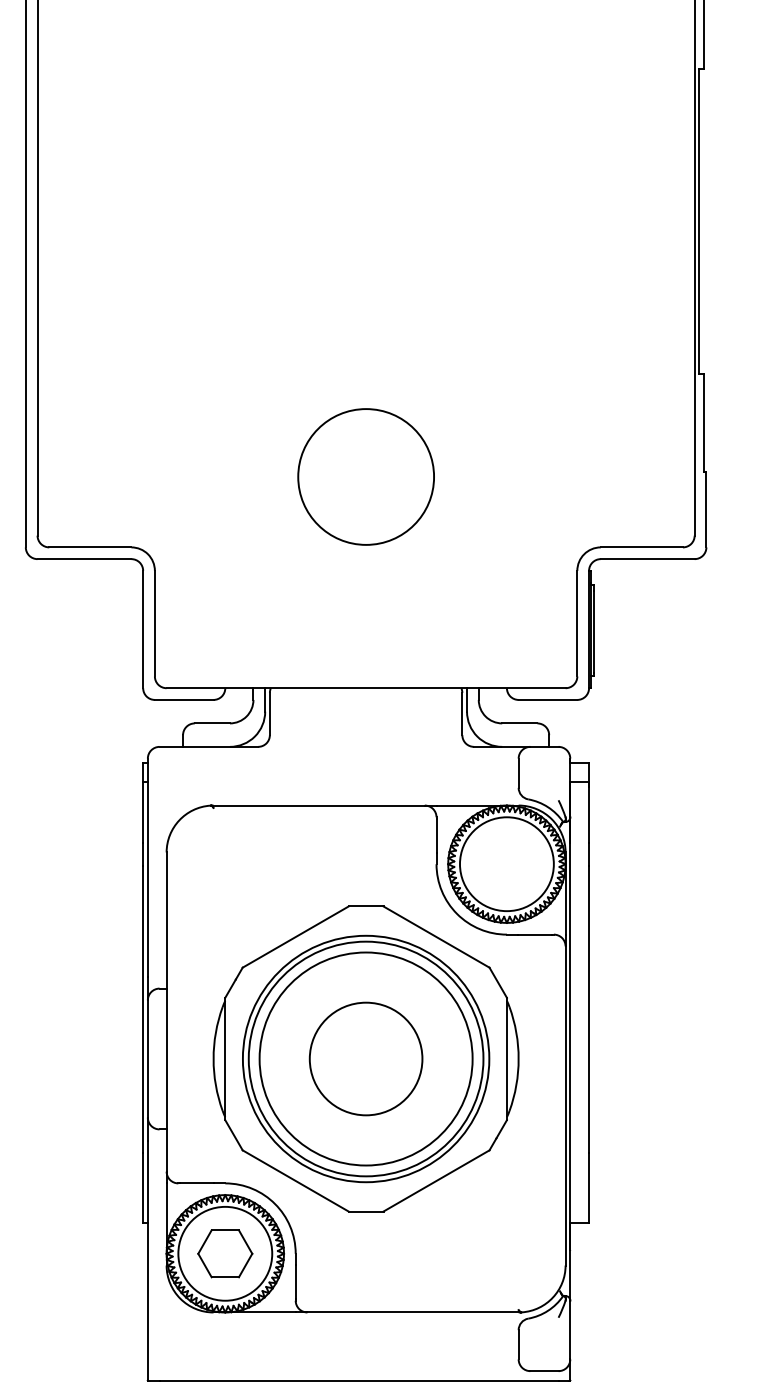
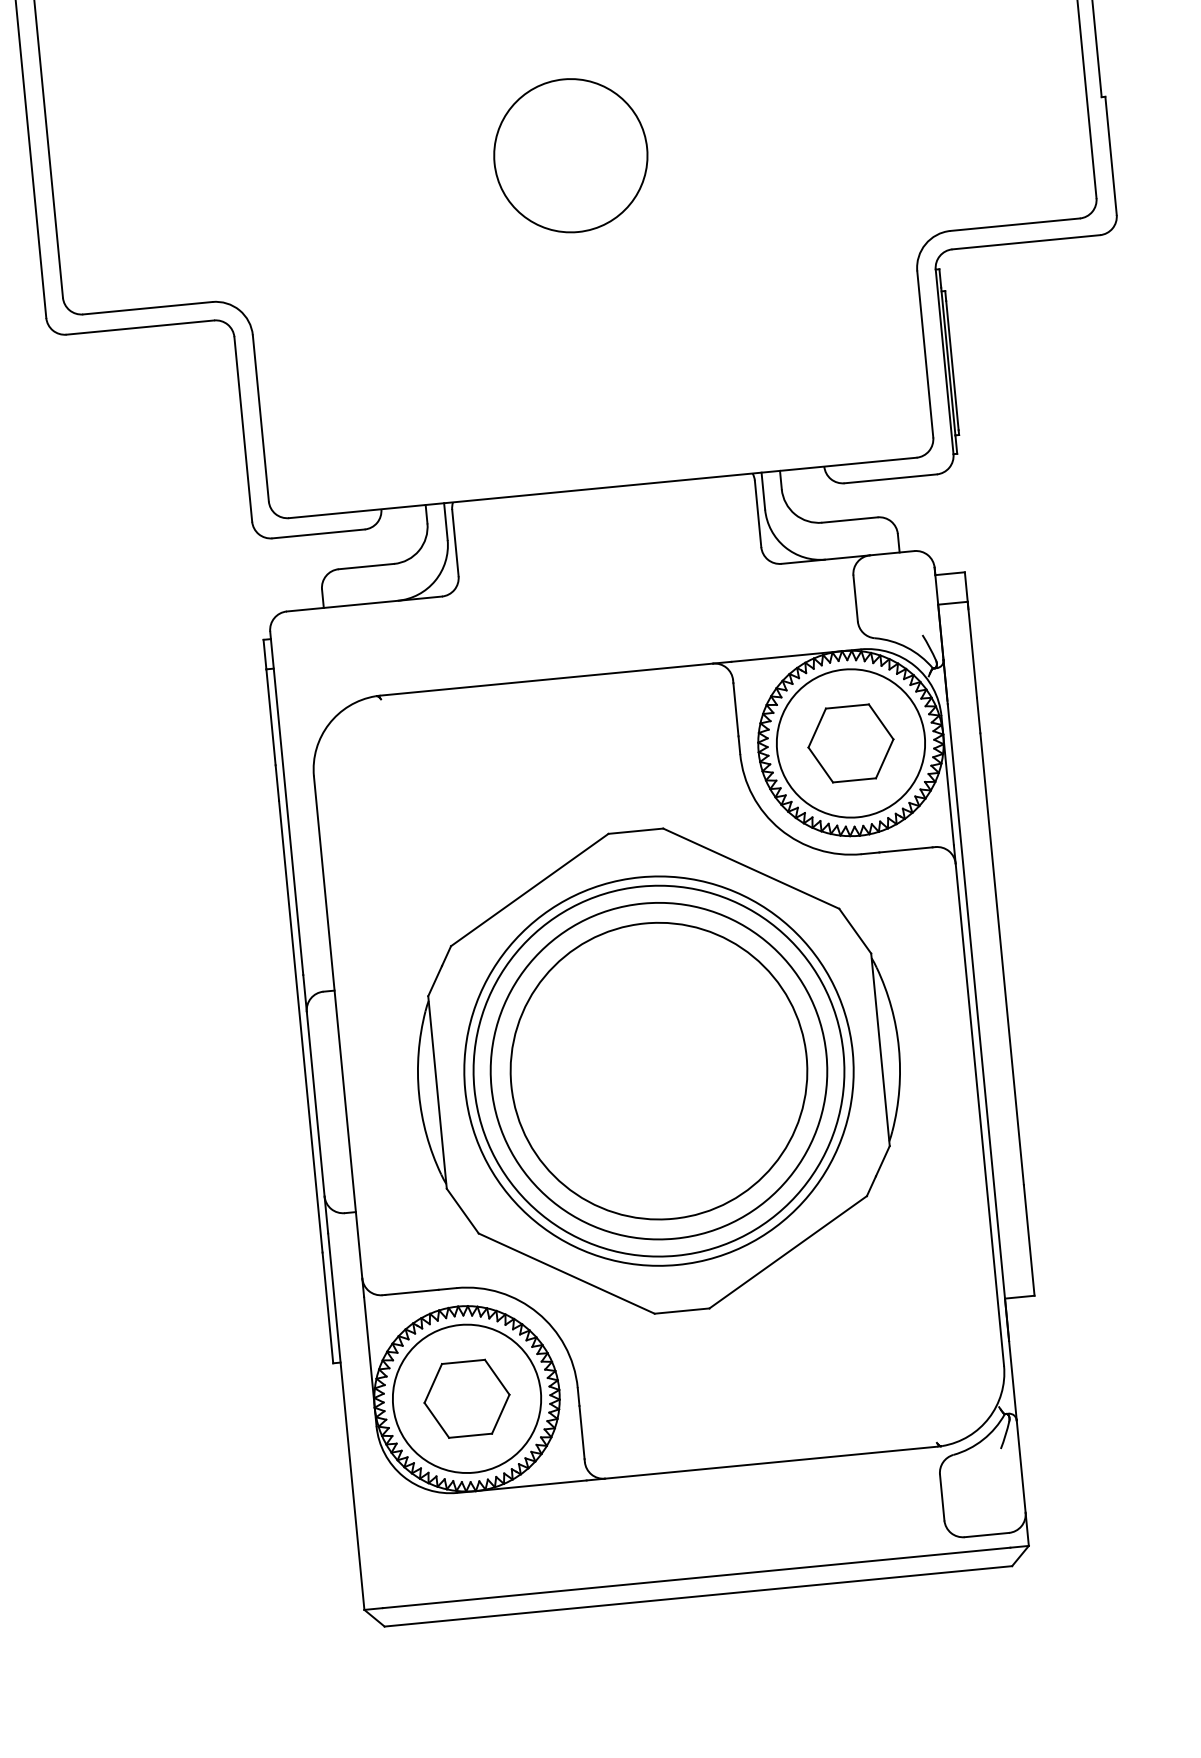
circle: (365, 476) -> (569, 155), size x0.71
part: (506, 863) -> (850, 742), added
circle: (365, 1058) -> (657, 1070), size x1.67

